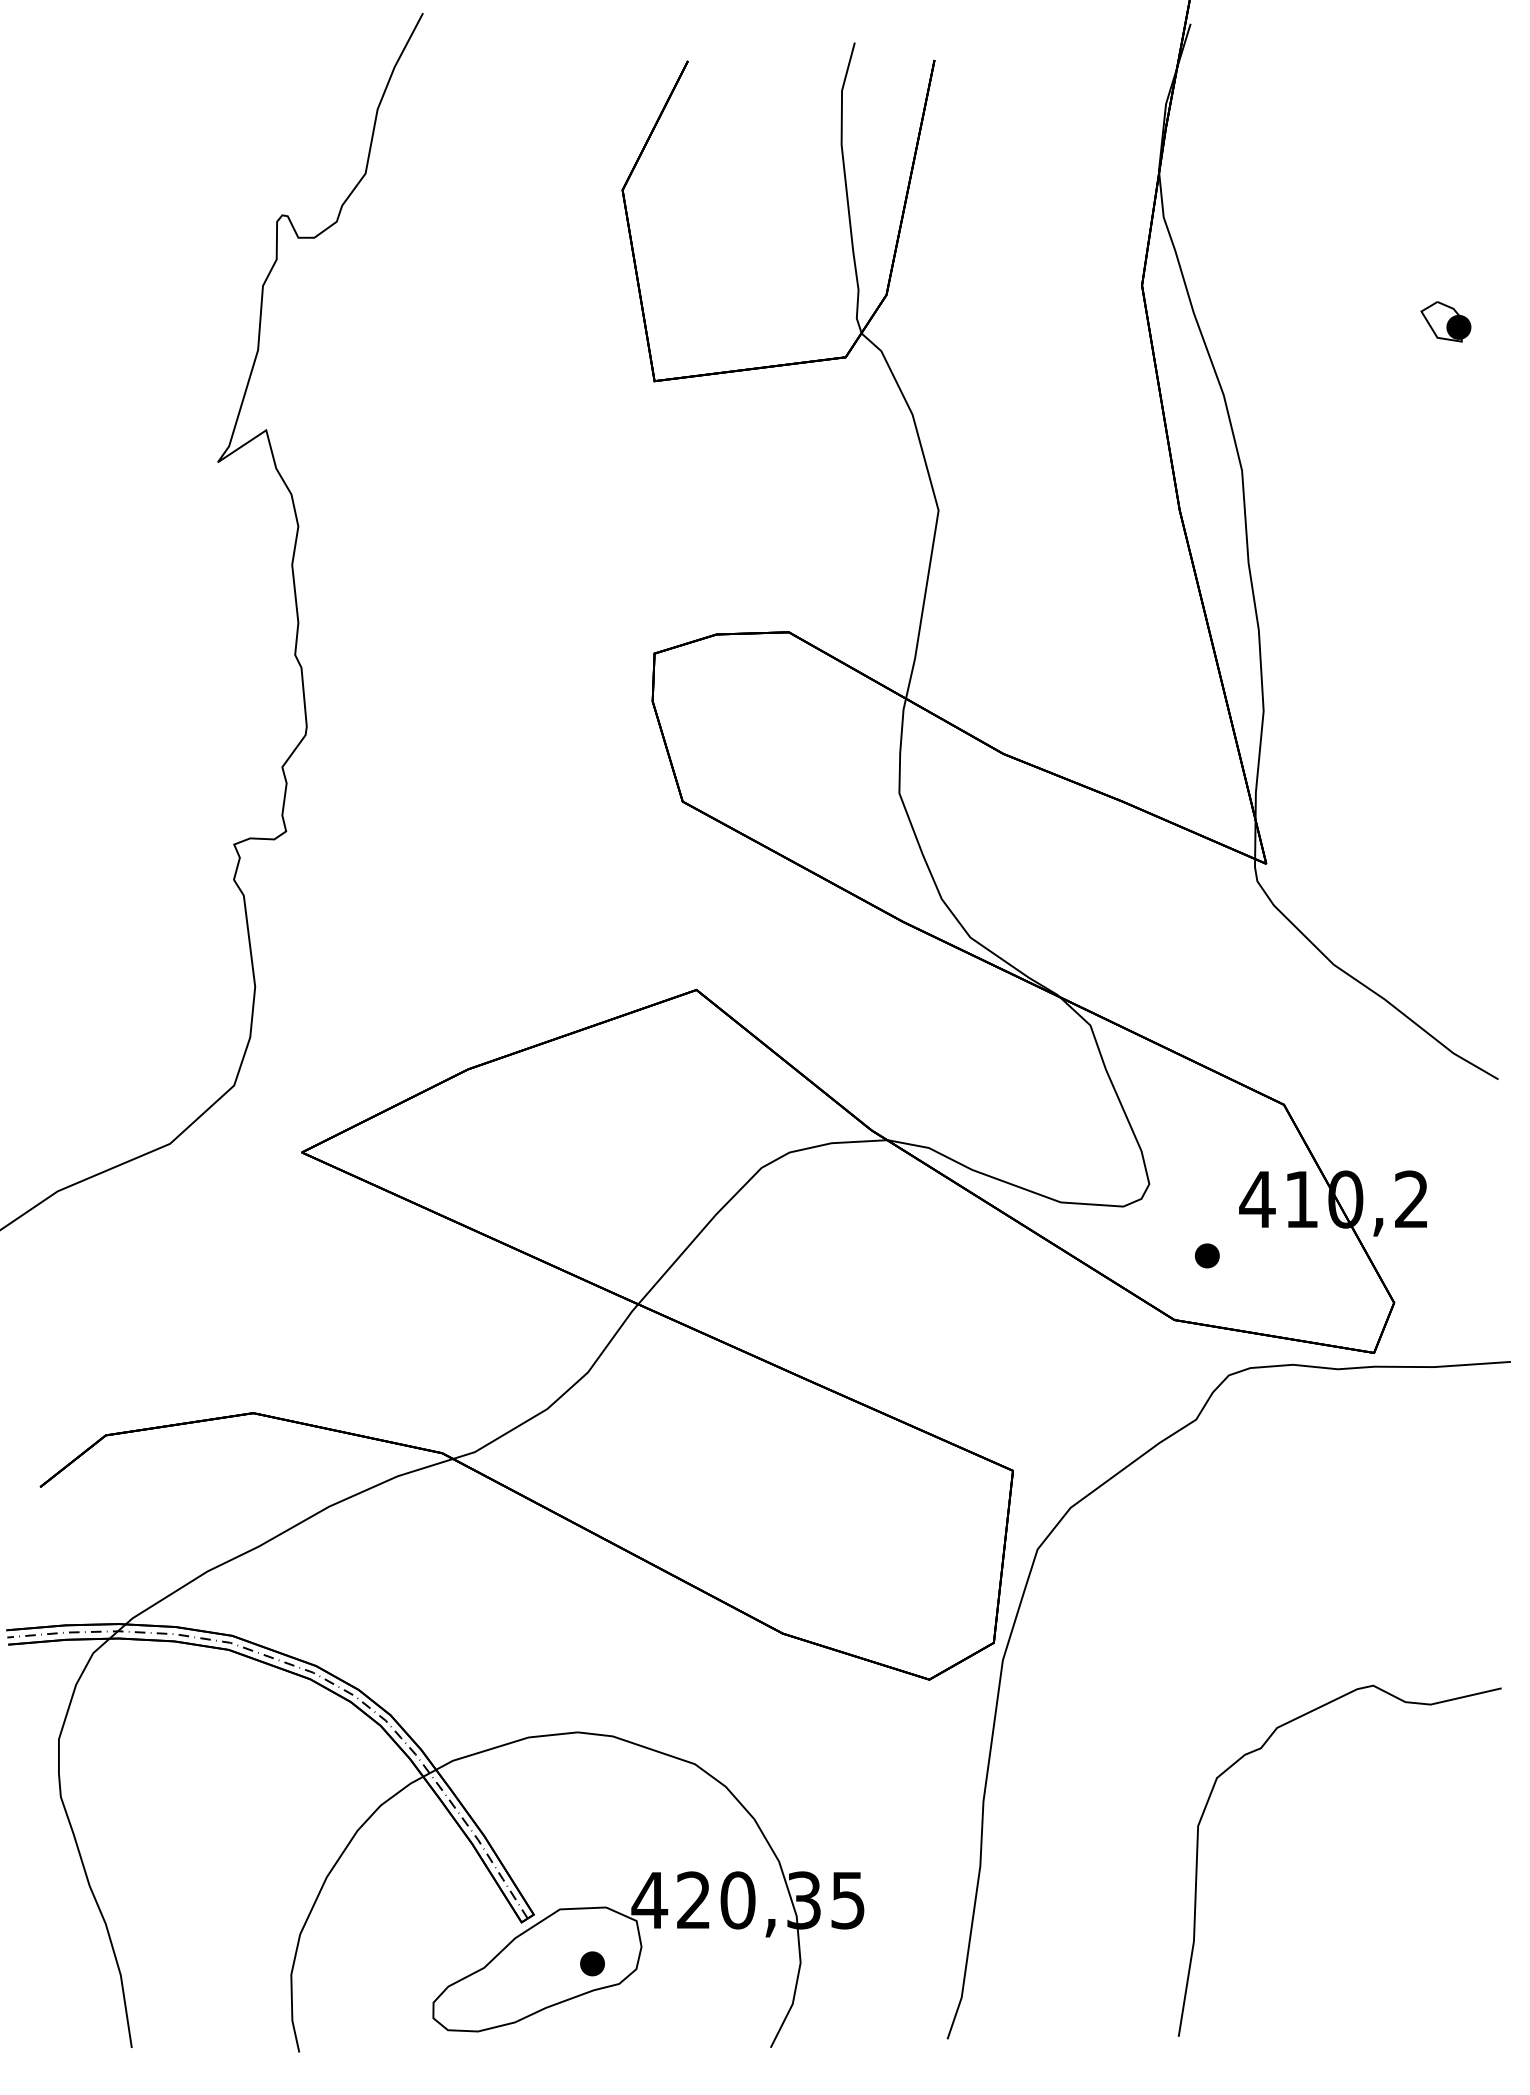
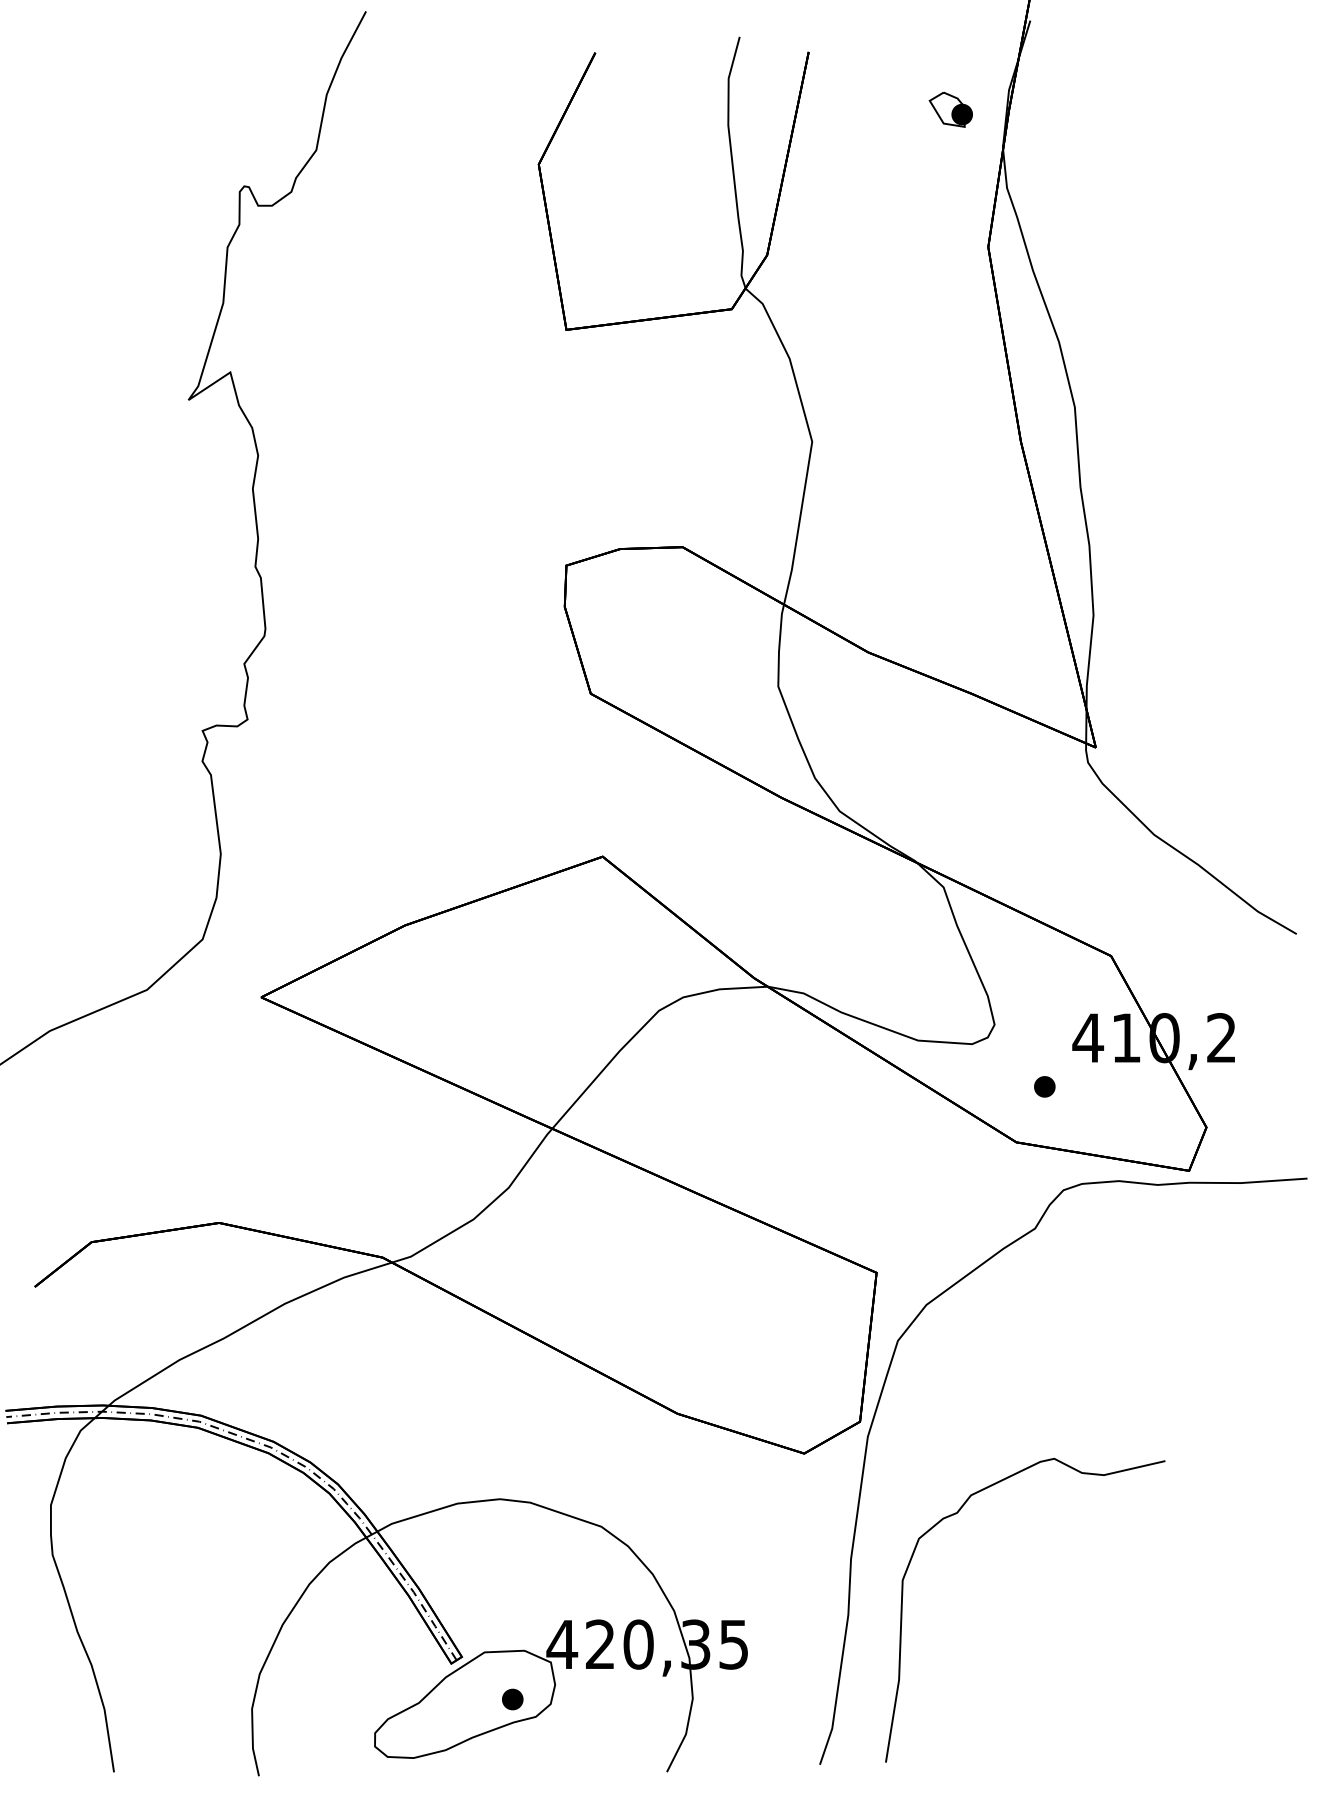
part: (1445, 321) -> (950, 109), moved
curve: (1262, 1748) -> (958, 1513), moved

